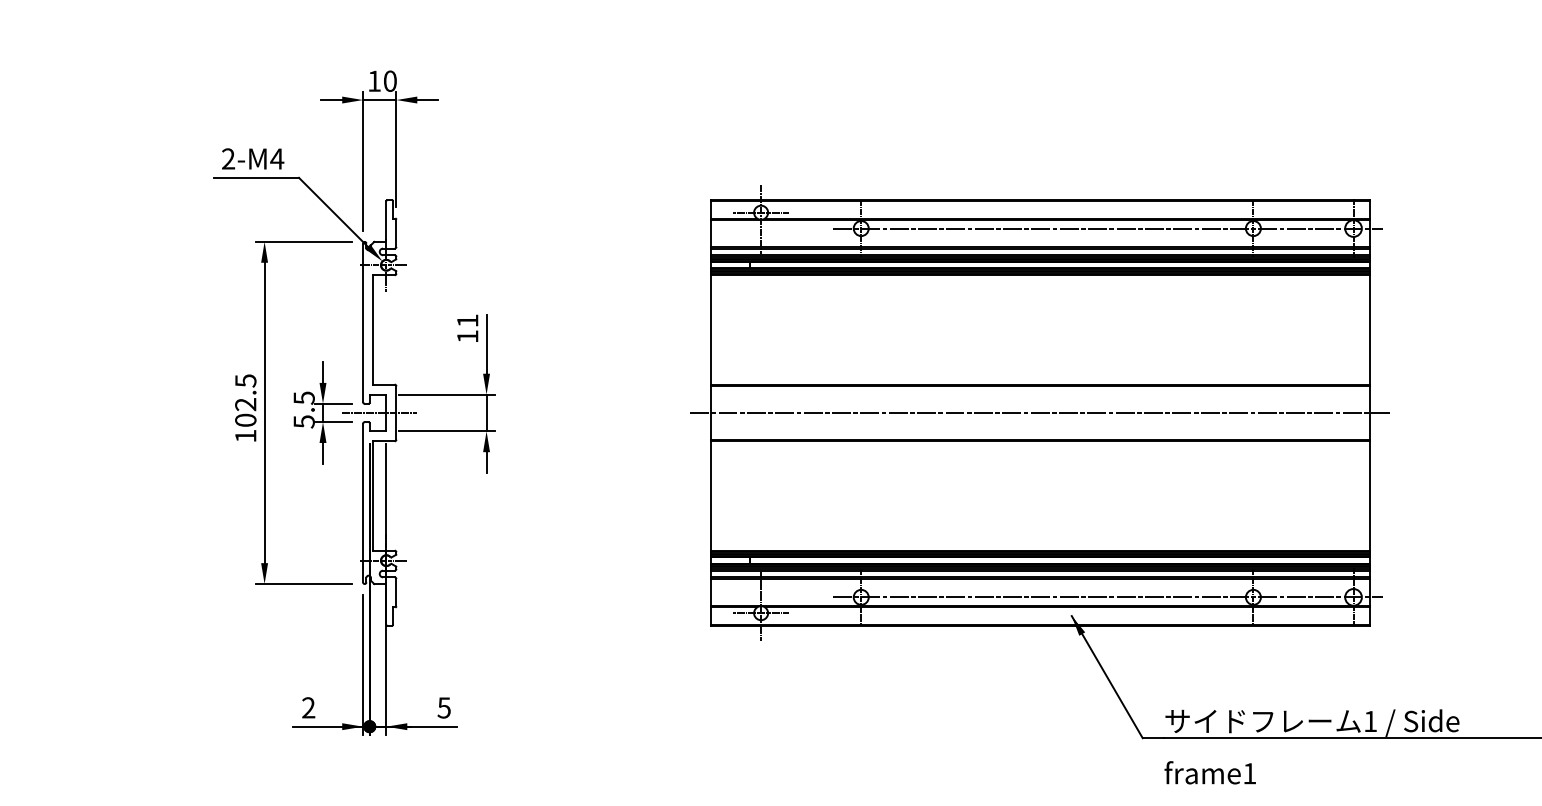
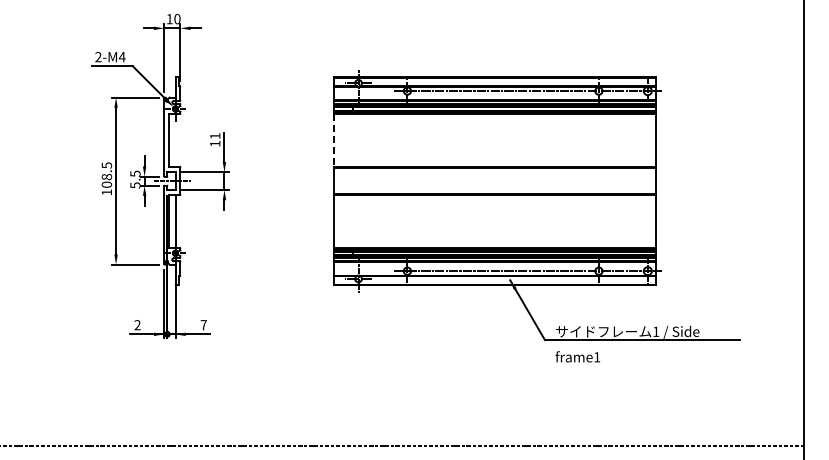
line: (711, 329) -> (334, 140), solid -> dashed
text: (244, 403) -> (106, 176), 102.5 -> 108.5
line: (1039, 413) -> (494, 181), removed
text: (443, 708) -> (203, 325), 5 -> 7

